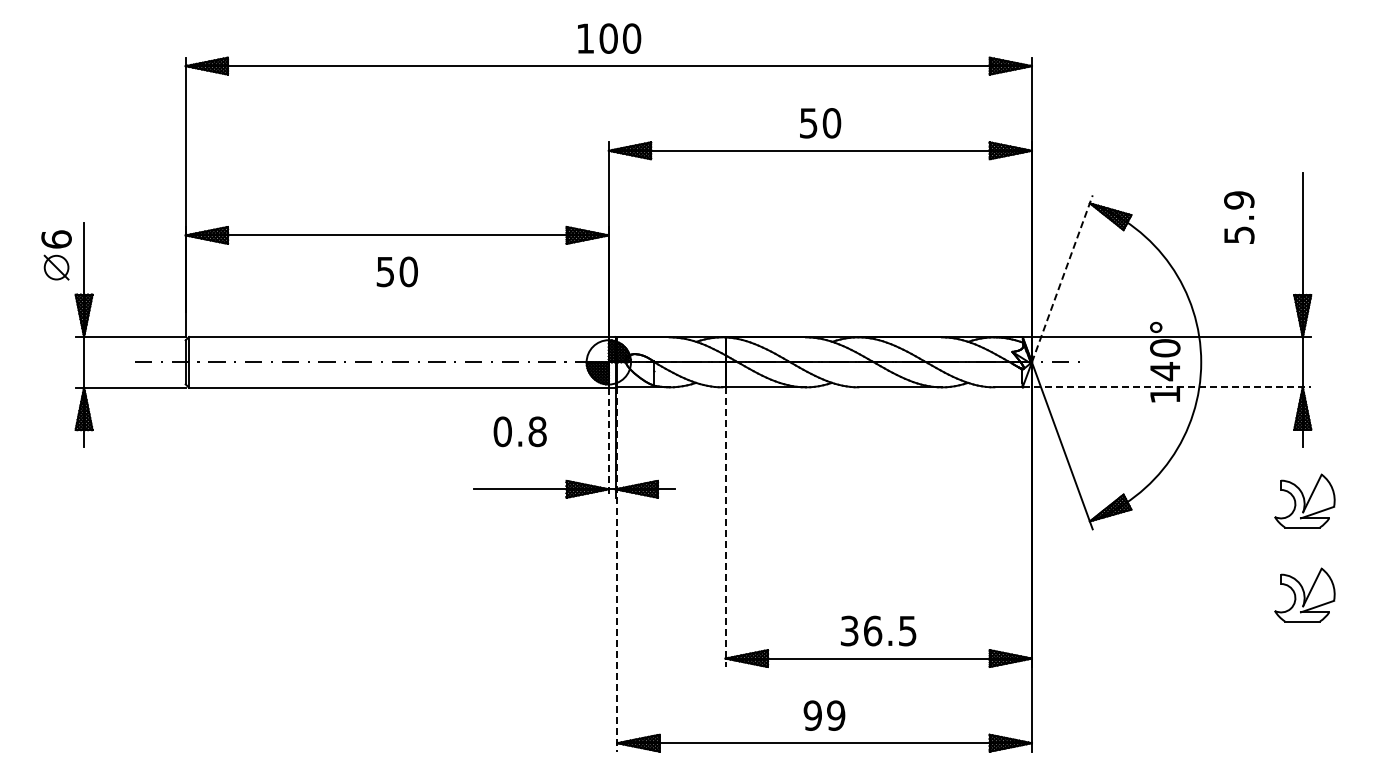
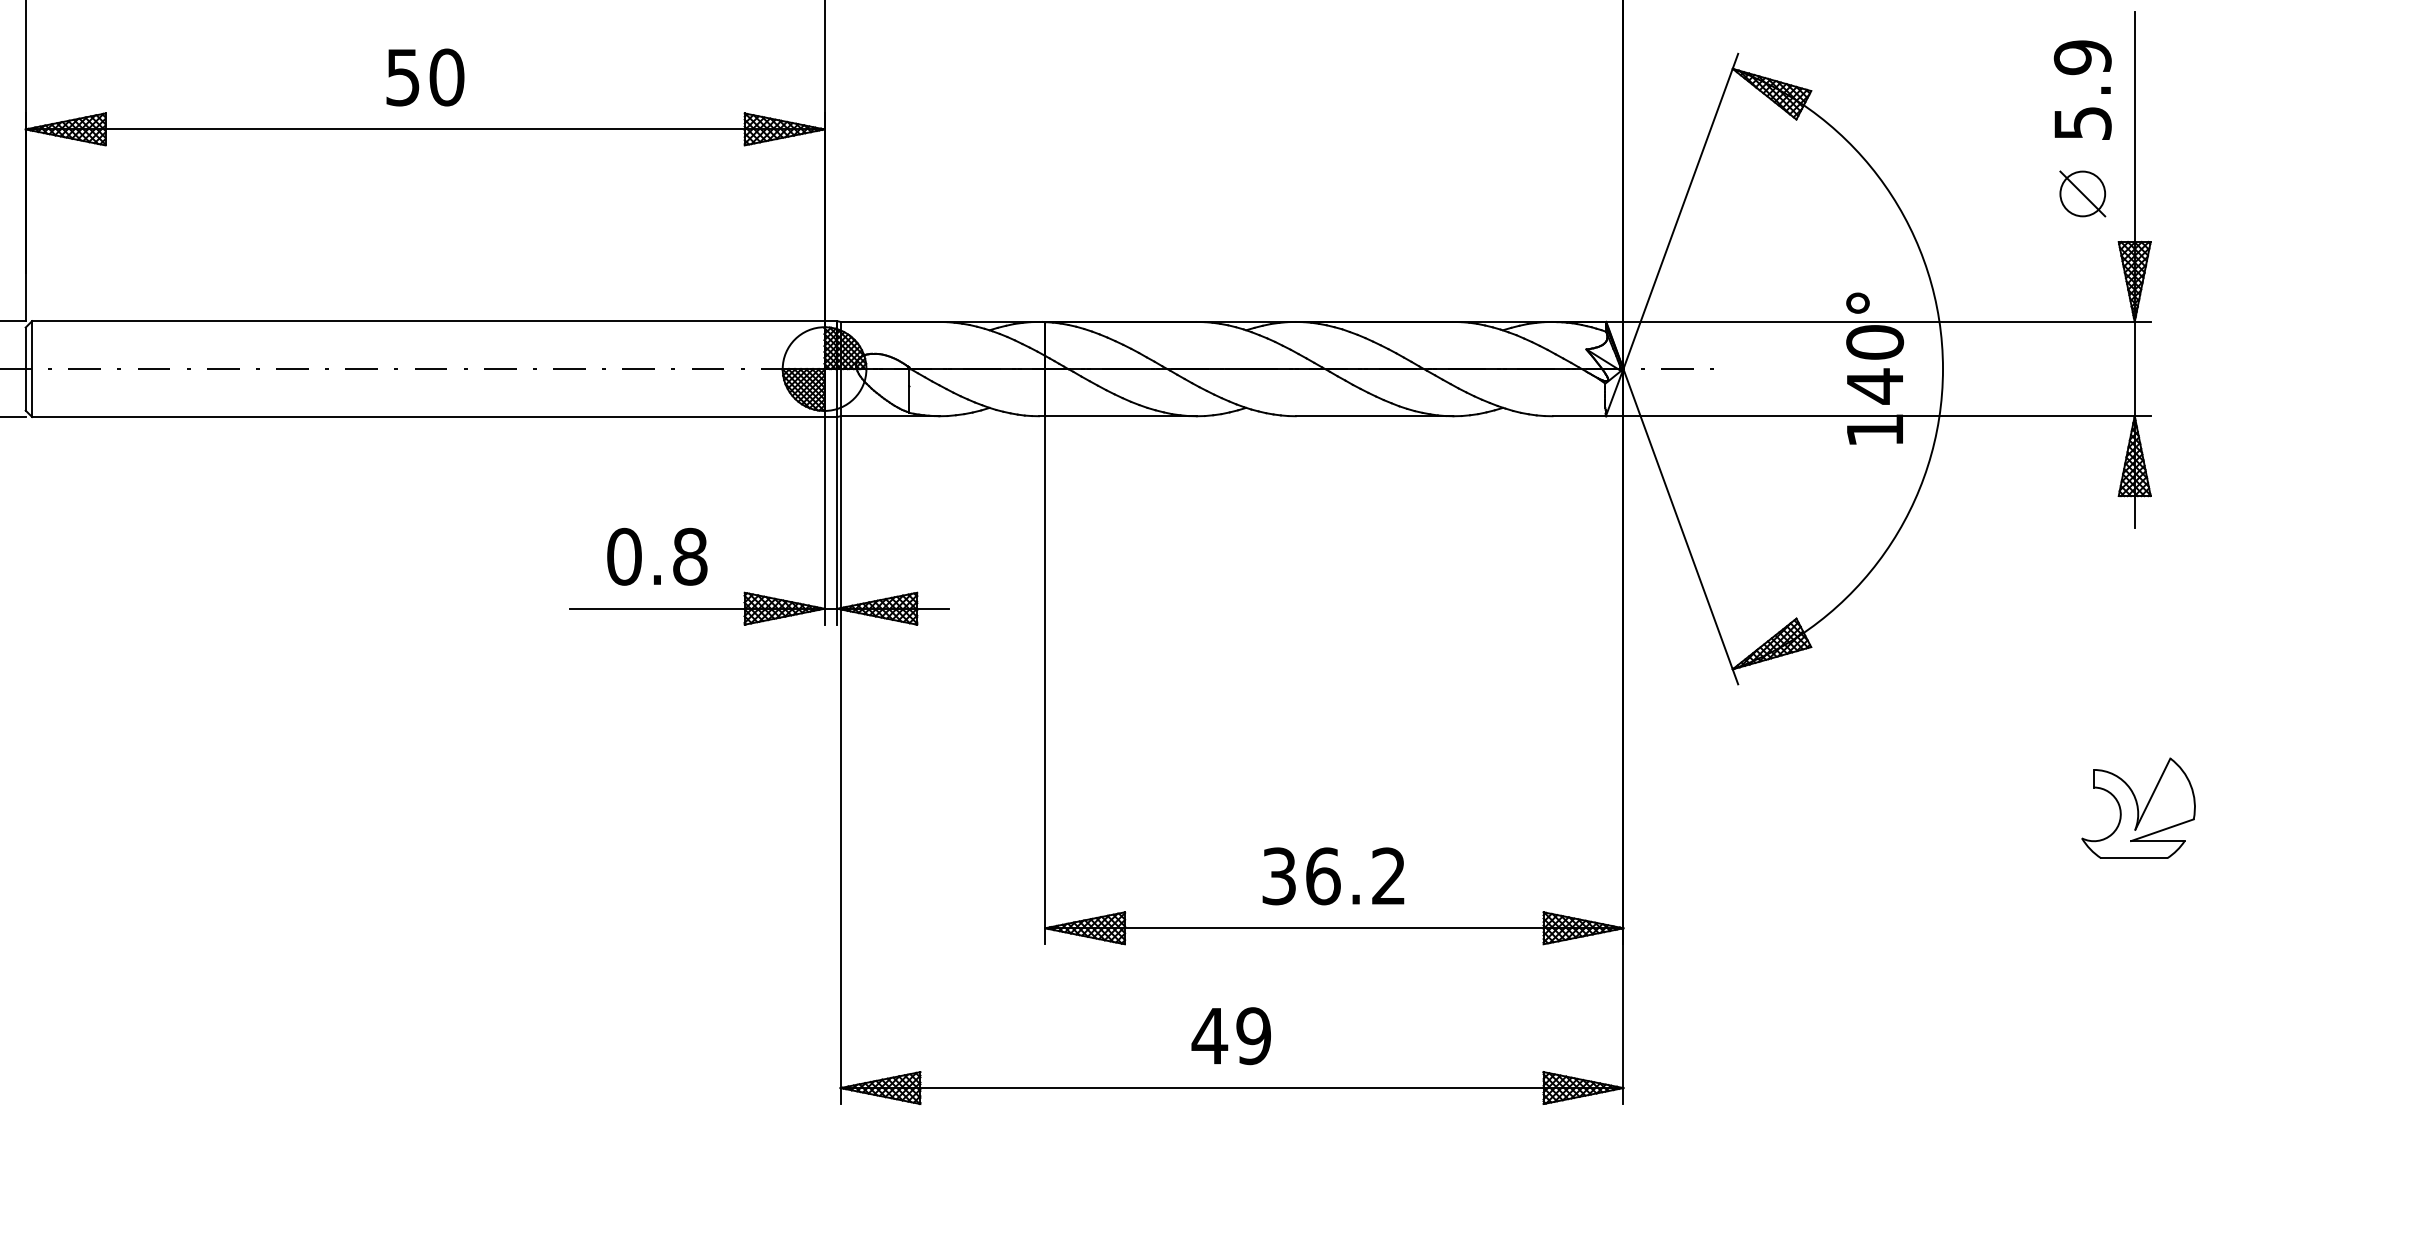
text: (1239, 217) -> (2083, 89), moved
part: (1275, 269) -> (2083, 193), added
text: (396, 271) -> (423, 76), moved
line: (1062, 278) -> (1681, 210), dashed -> solid
line: (1167, 387) -> (1879, 416), dashed -> solid
text: (519, 431) -> (655, 556), moved
line: (608, 443) -> (823, 522), dashed -> solid
part: (1304, 500) -> (2137, 629), removed
line: (725, 527) -> (1044, 680), dashed -> solid
line: (617, 570) -> (840, 762), dashed -> solid
text: (907, 630) -> (1388, 875), 36.5 -> 36.2
text: (812, 715) -> (1209, 1035), 99 -> 49

